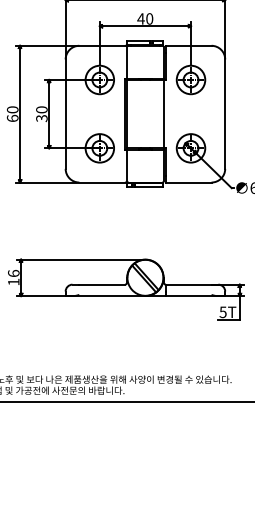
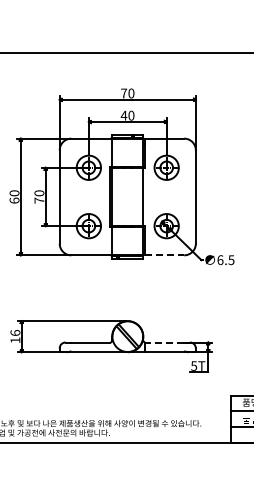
text: (41, 118) -> (39, 200), 30 -> 70
line: (189, 182) -> (165, 255), solid -> dashed
line: (188, 284) -> (164, 342), solid -> dashed

